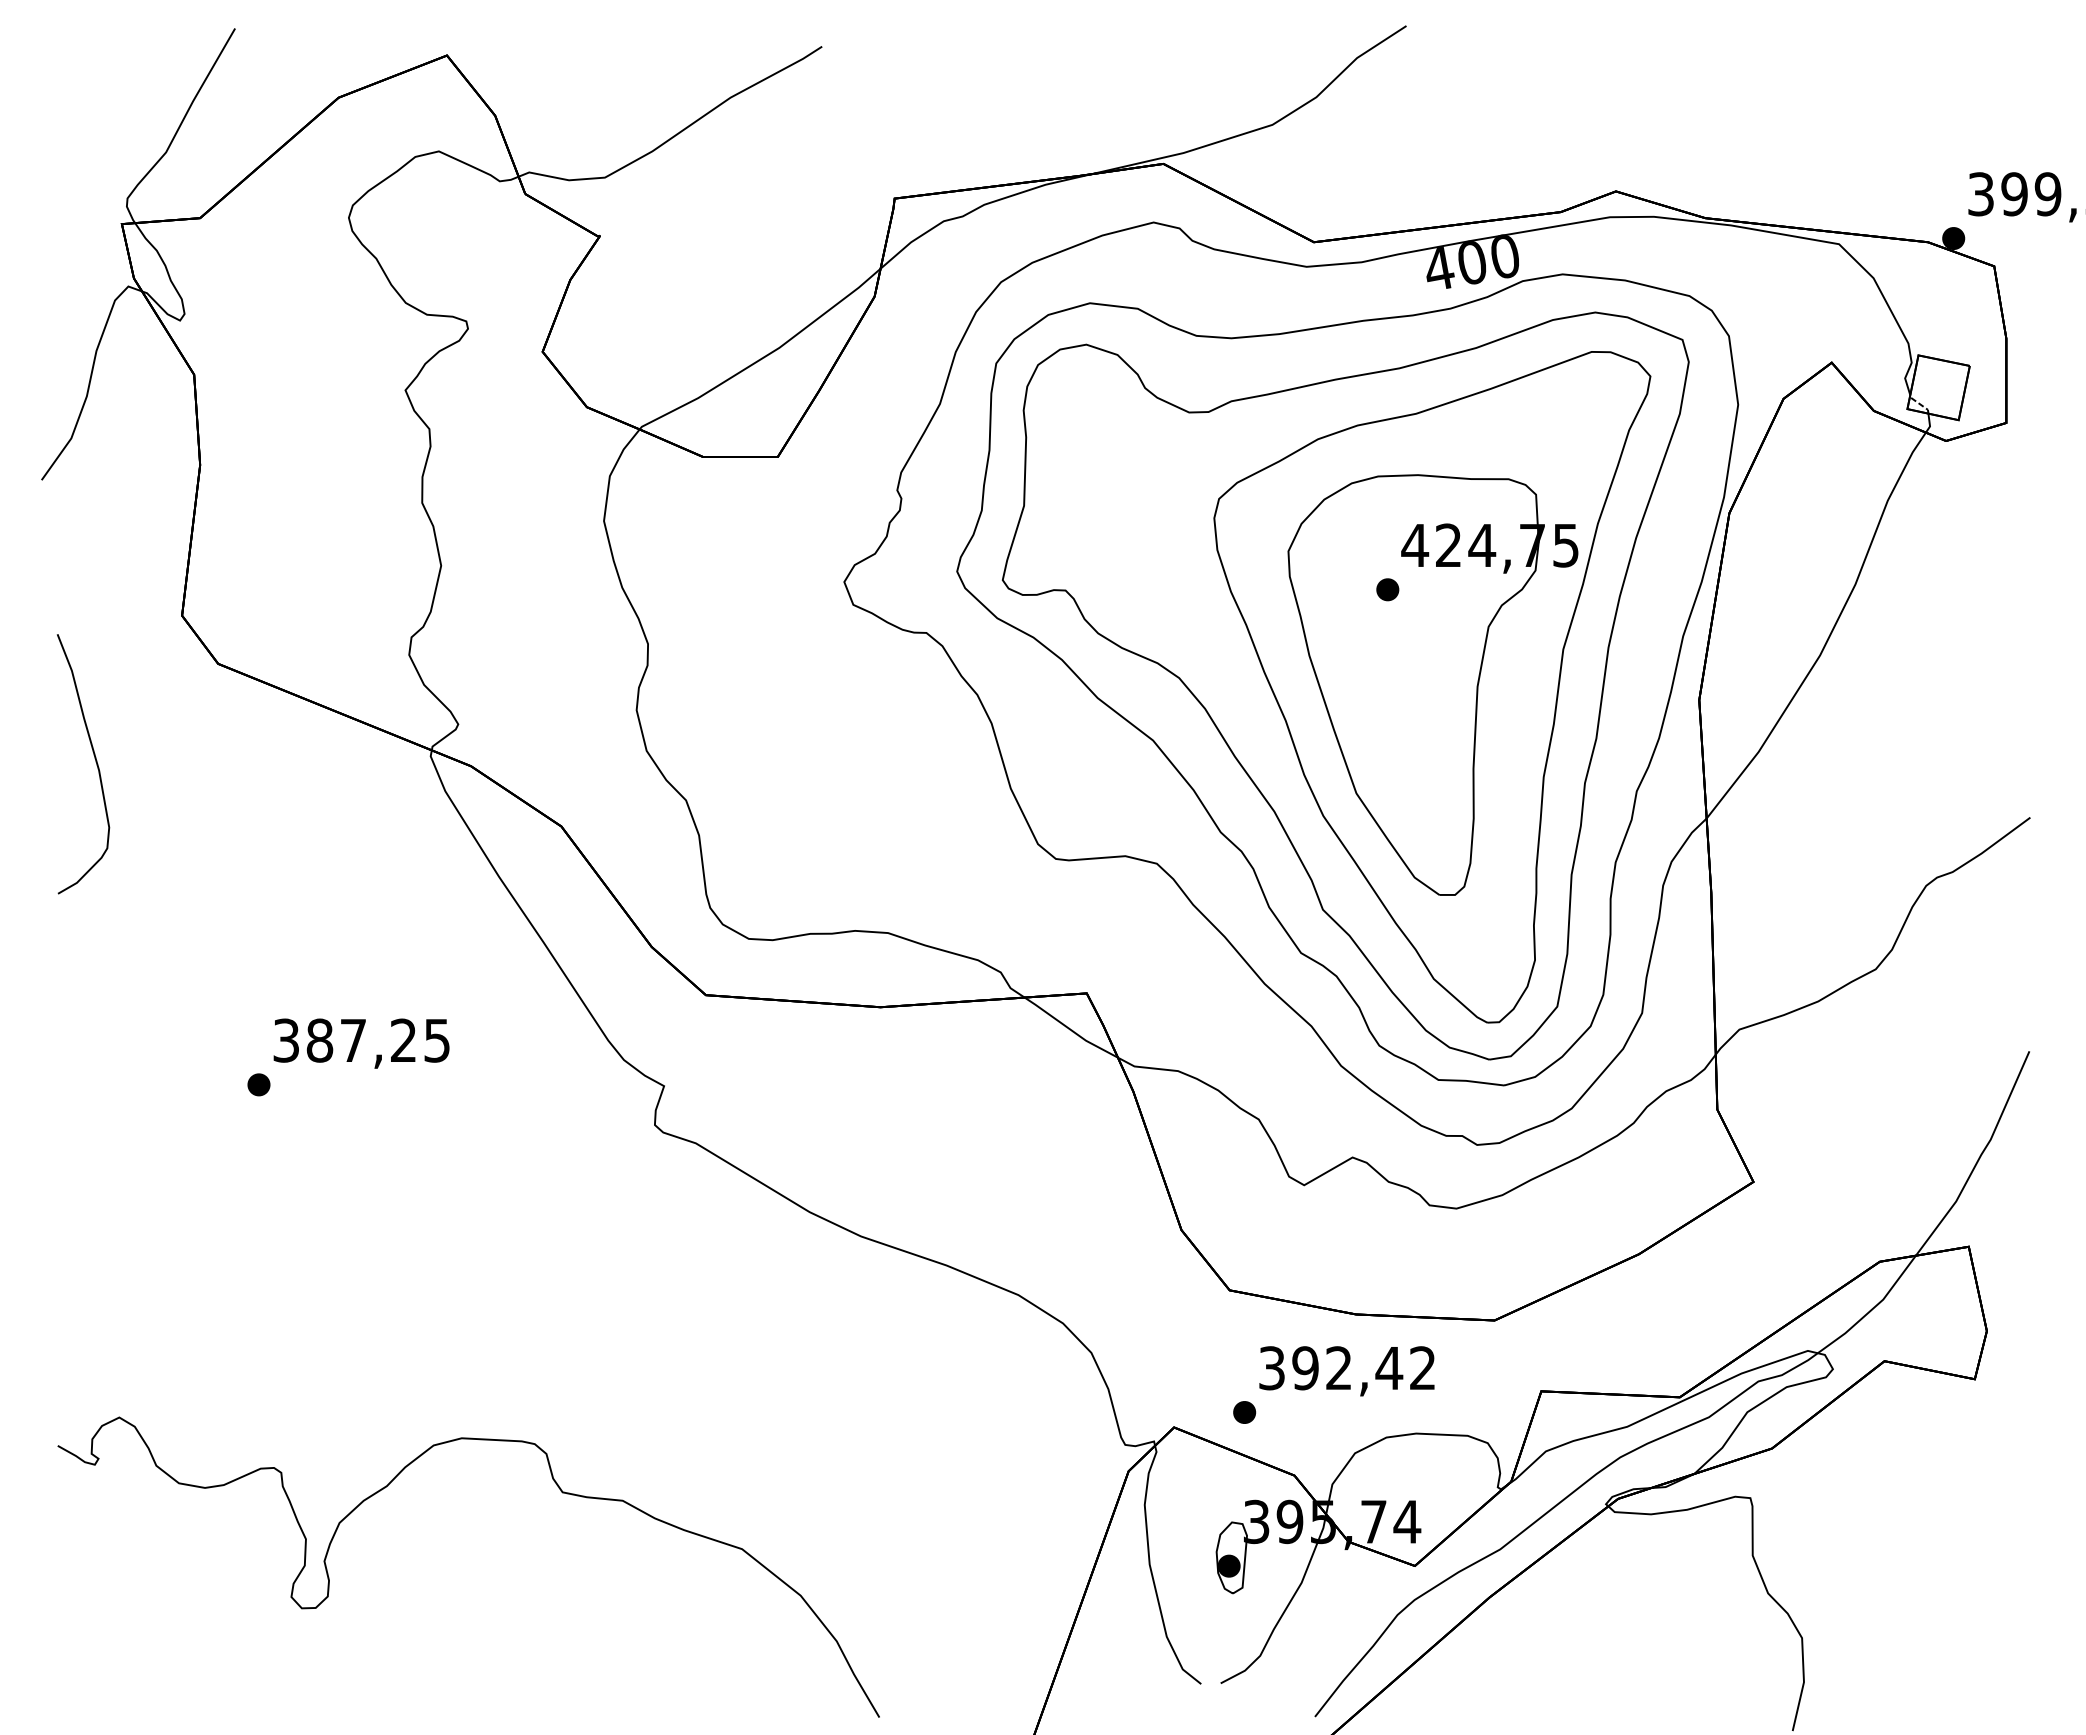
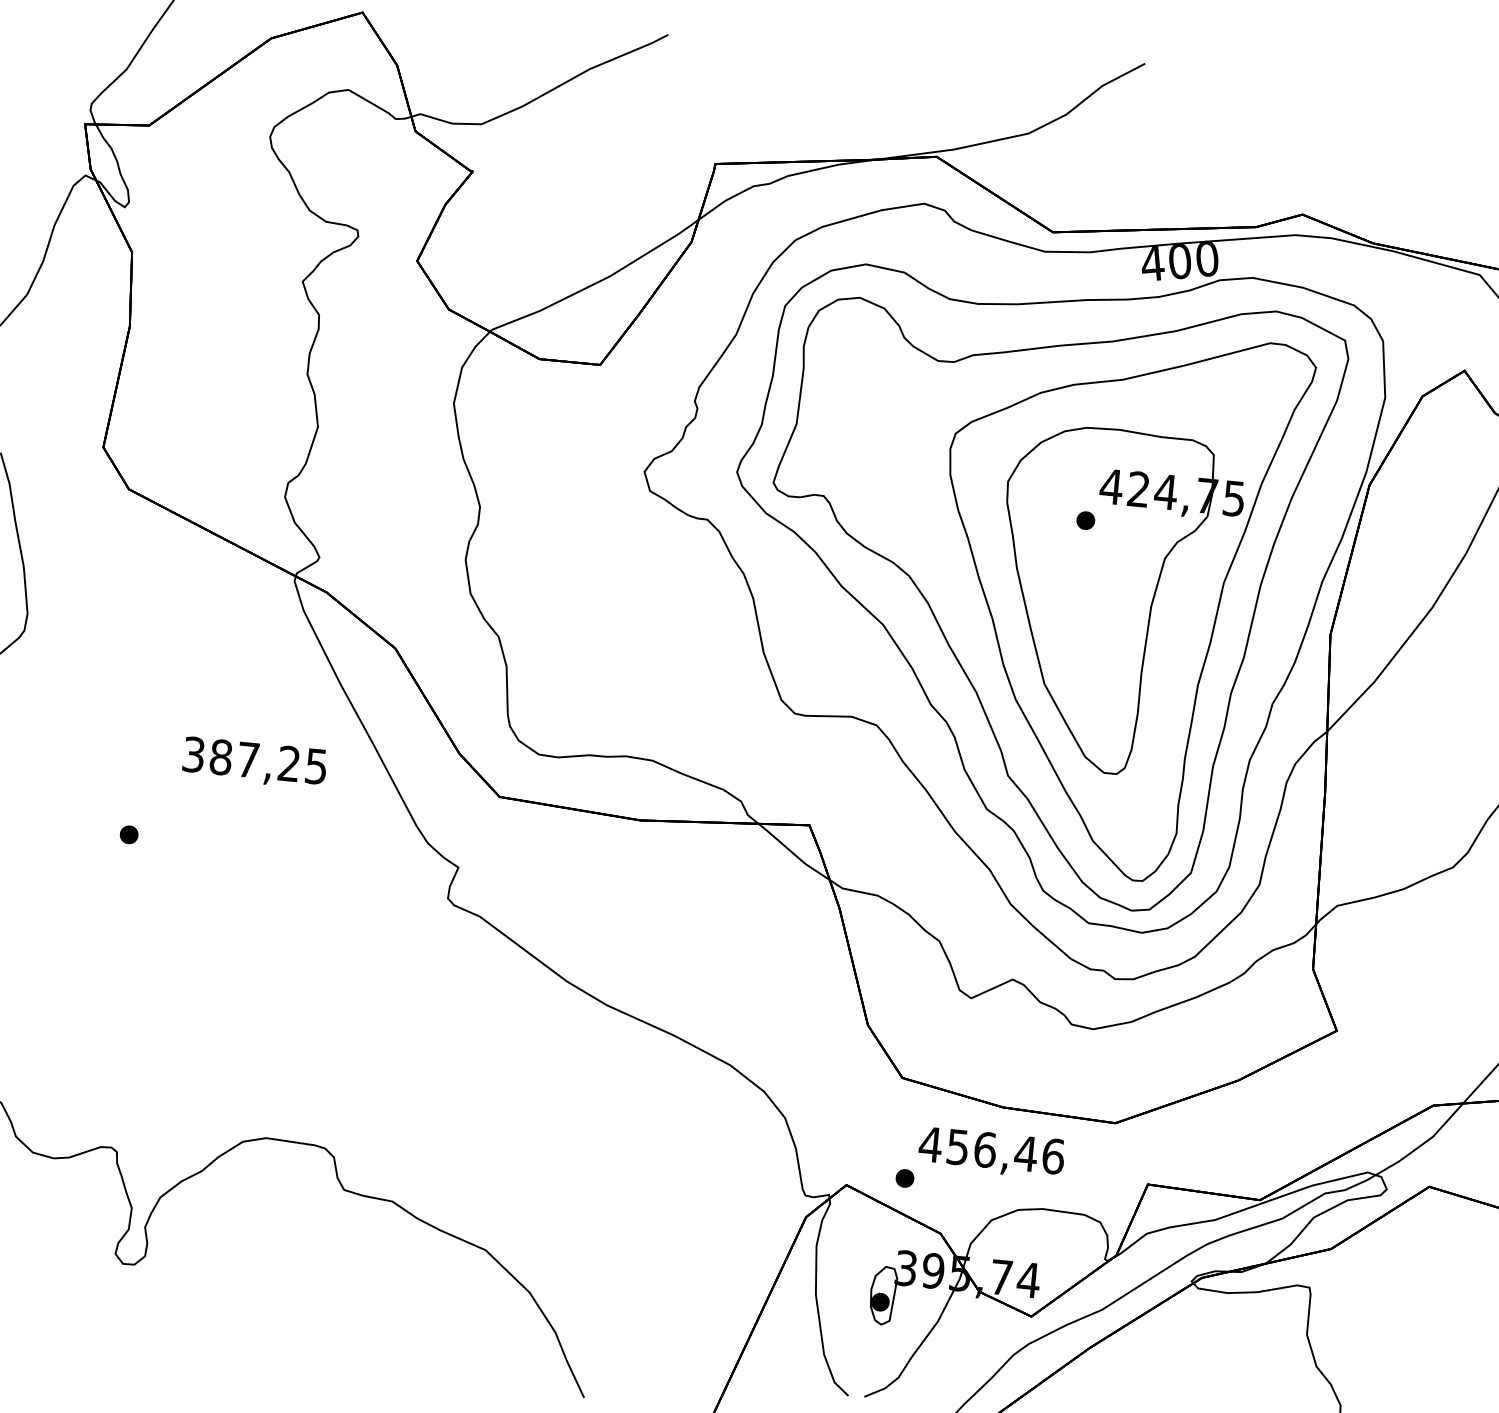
text: (361, 1043) -> (254, 762), moved
text: (1347, 1368) -> (992, 1150), 392,42 -> 456,46

